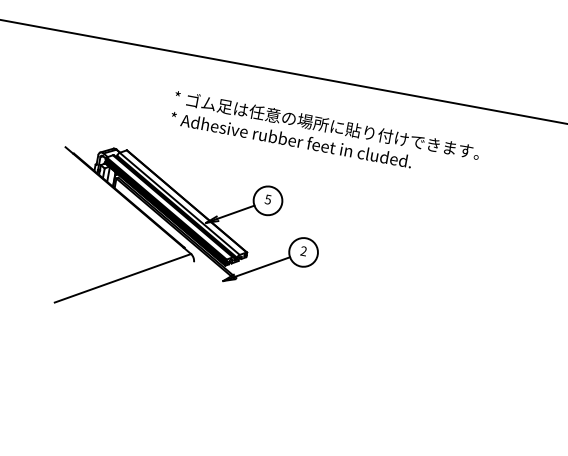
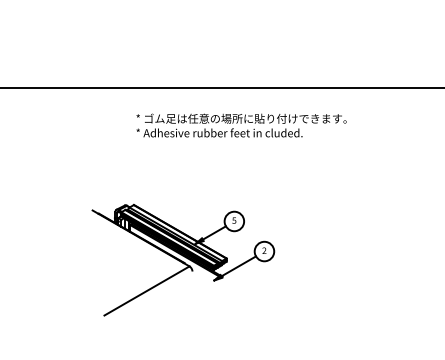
part: (184, 242) -> (183, 259), moved

